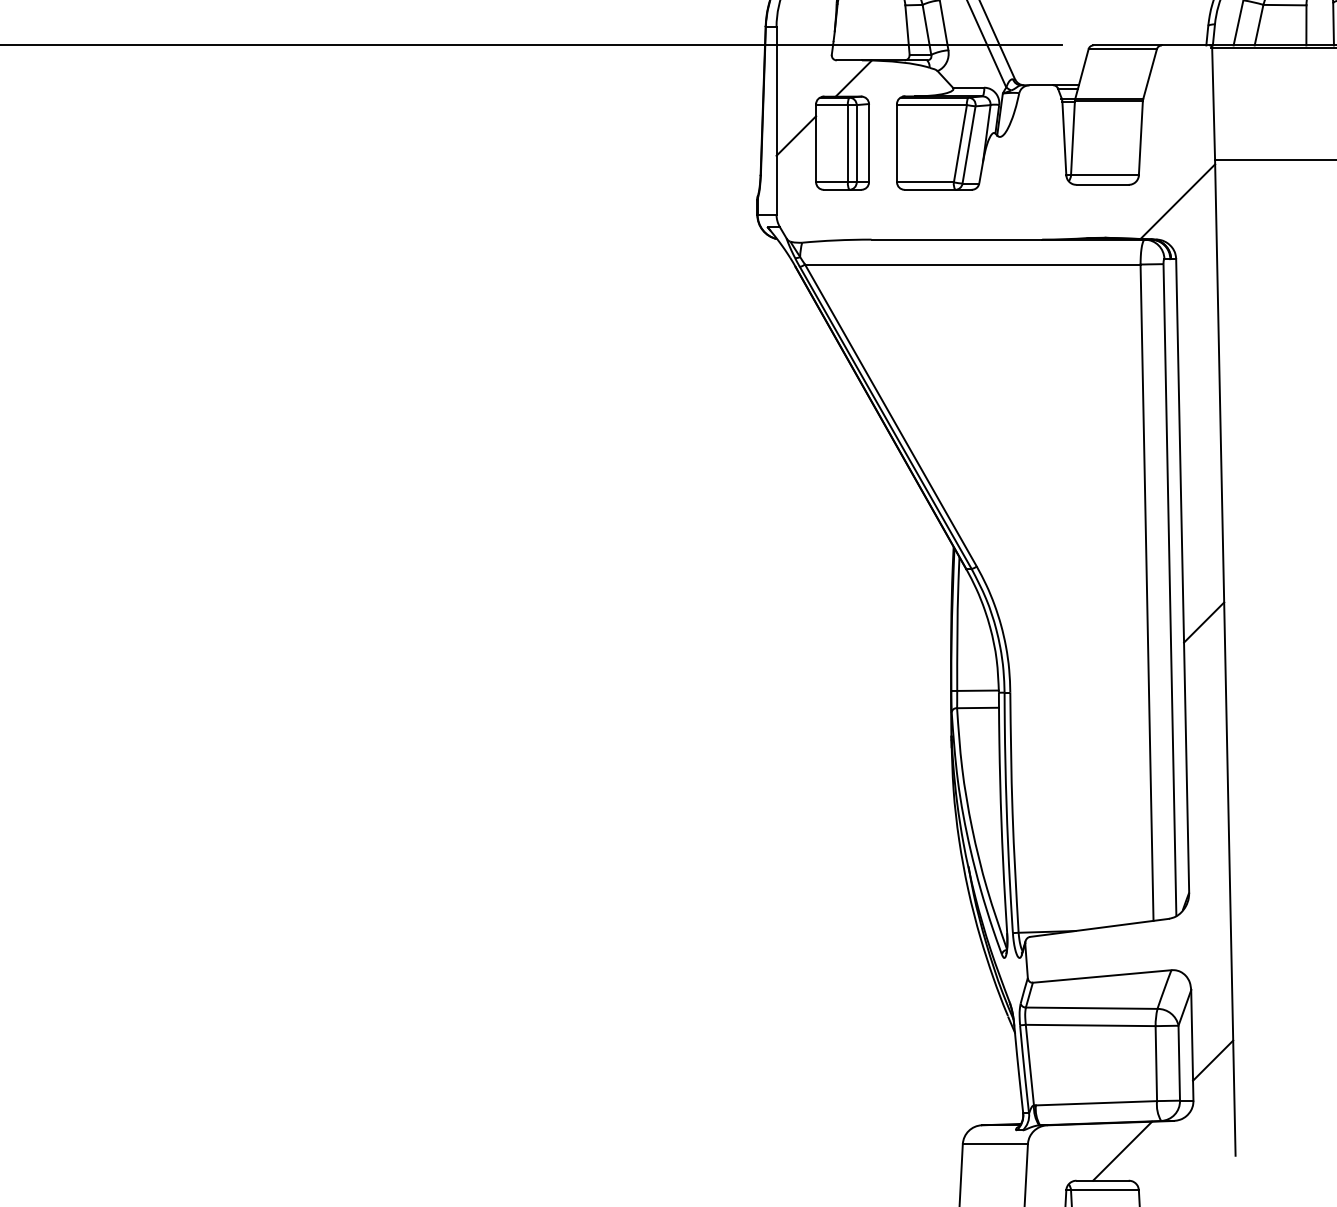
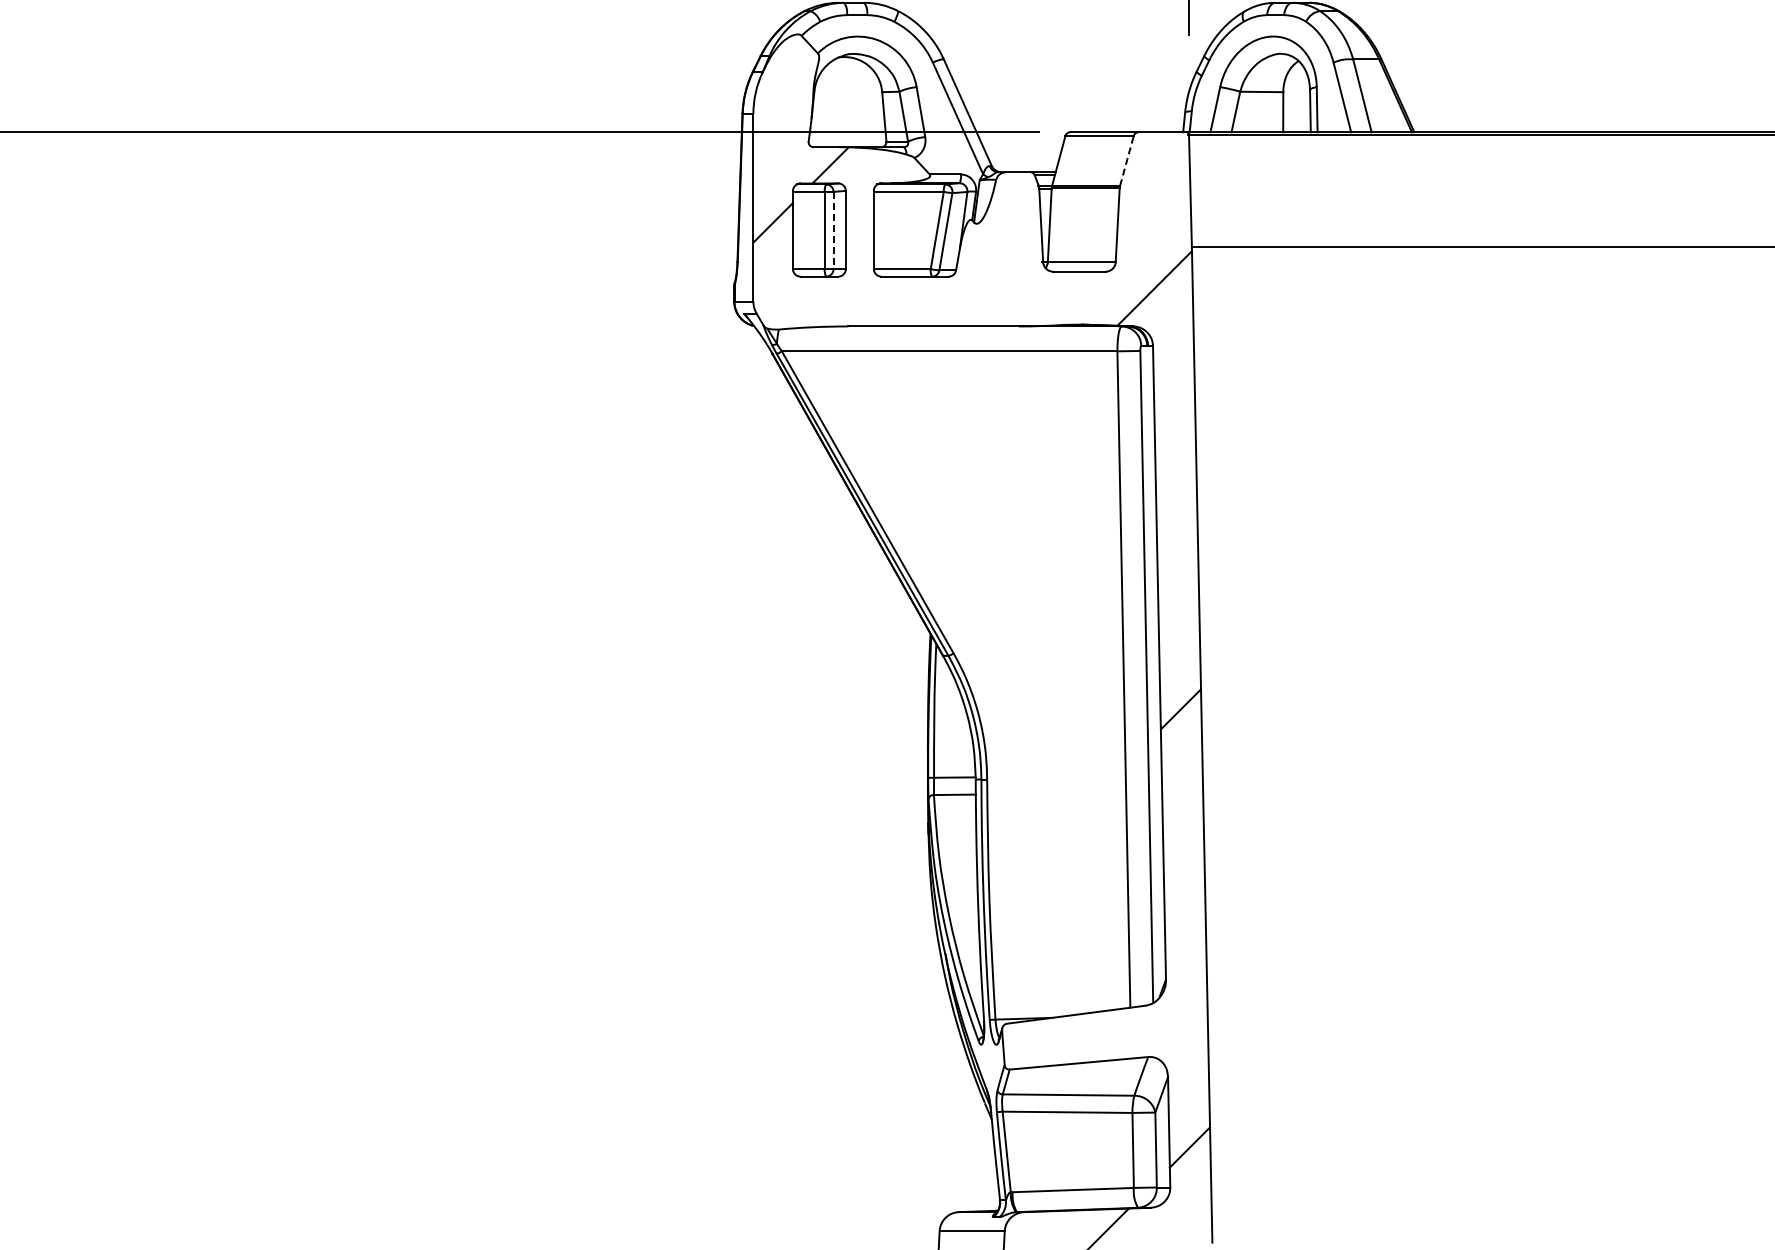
line: (1149, 74) -> (1126, 161), solid -> dashed
line: (856, 143) -> (833, 230), solid -> dashed

